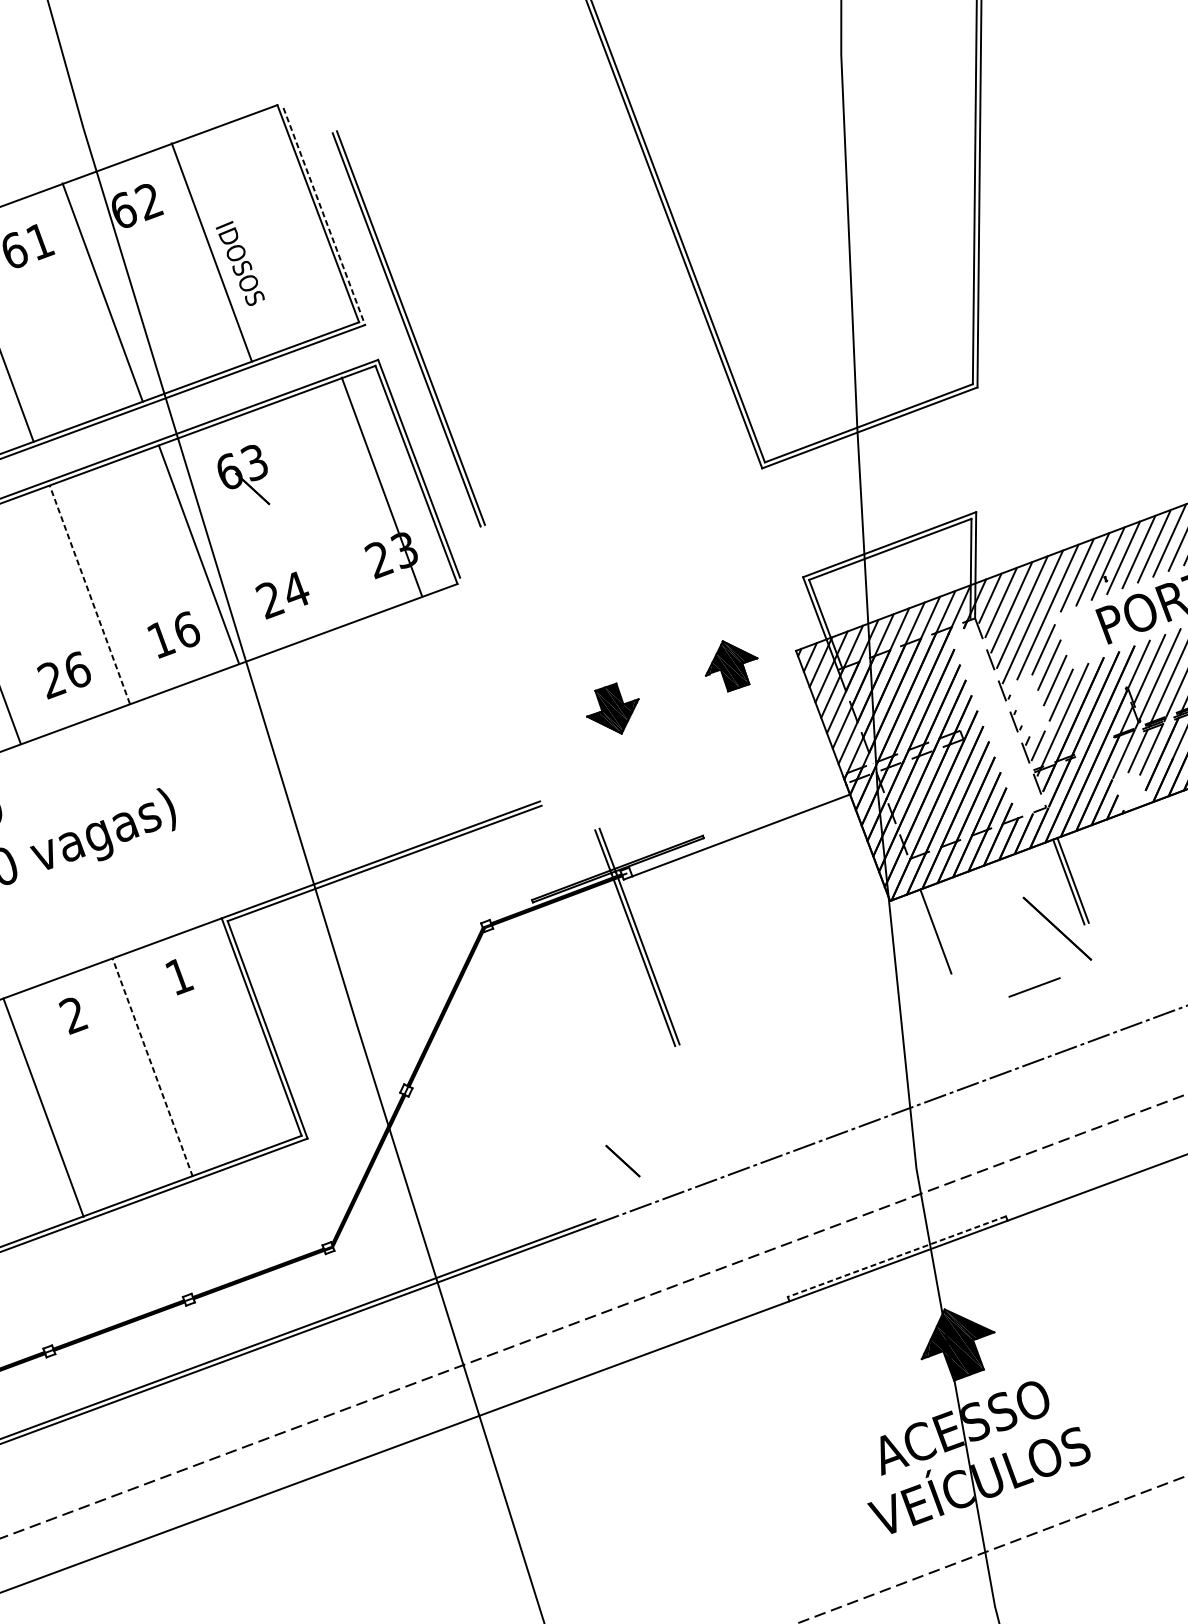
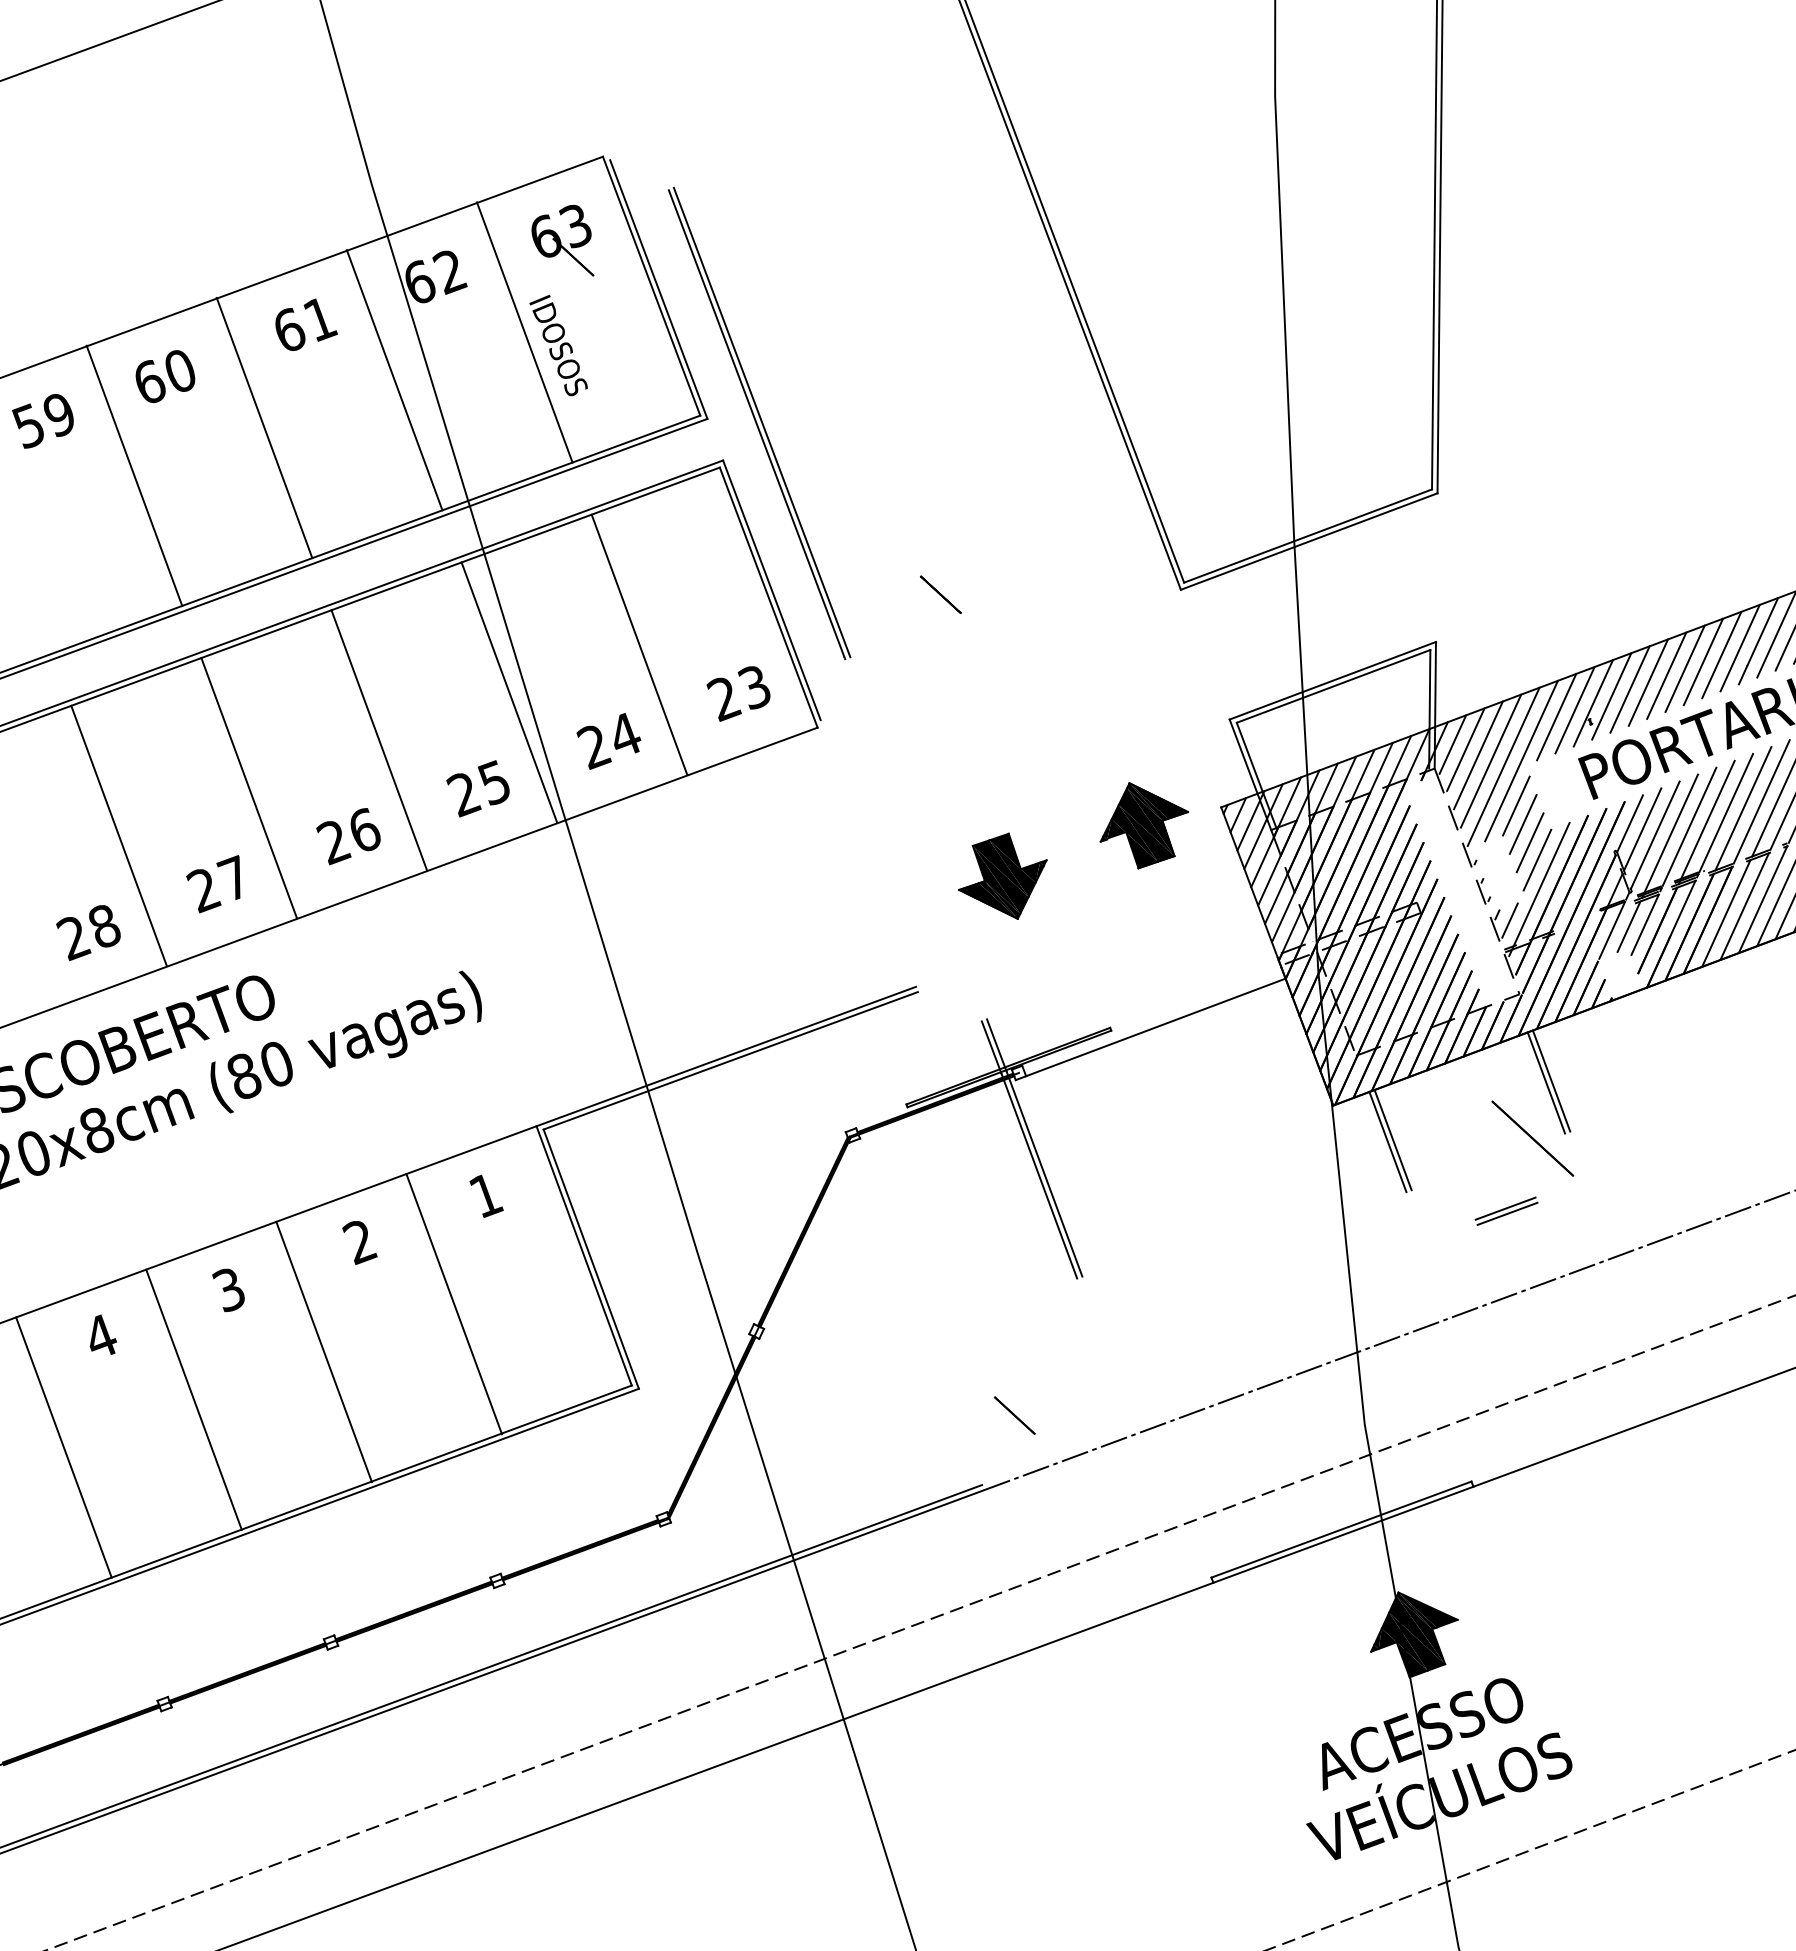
line: (324, 217) -> (659, 290), dashed -> solid
line: (560, 472) -> (940, 594), added
part: (243, 474) -> (562, 240), moved
line: (381, 486) -> (639, 644), moved
line: (90, 594) -> (379, 740), dashed -> solid
text: (173, 635) -> (478, 788), 16 -> 25
part: (731, 666) -> (1144, 825), size x1.43
part: (612, 708) -> (1002, 875), size x1.43
line: (939, 930) -> (1392, 1140), added
line: (1036, 991) -> (1507, 1213), added
line: (152, 1067) -> (454, 1304), dashed -> solid
line: (896, 1256) -> (1341, 1529), dashed -> solid

